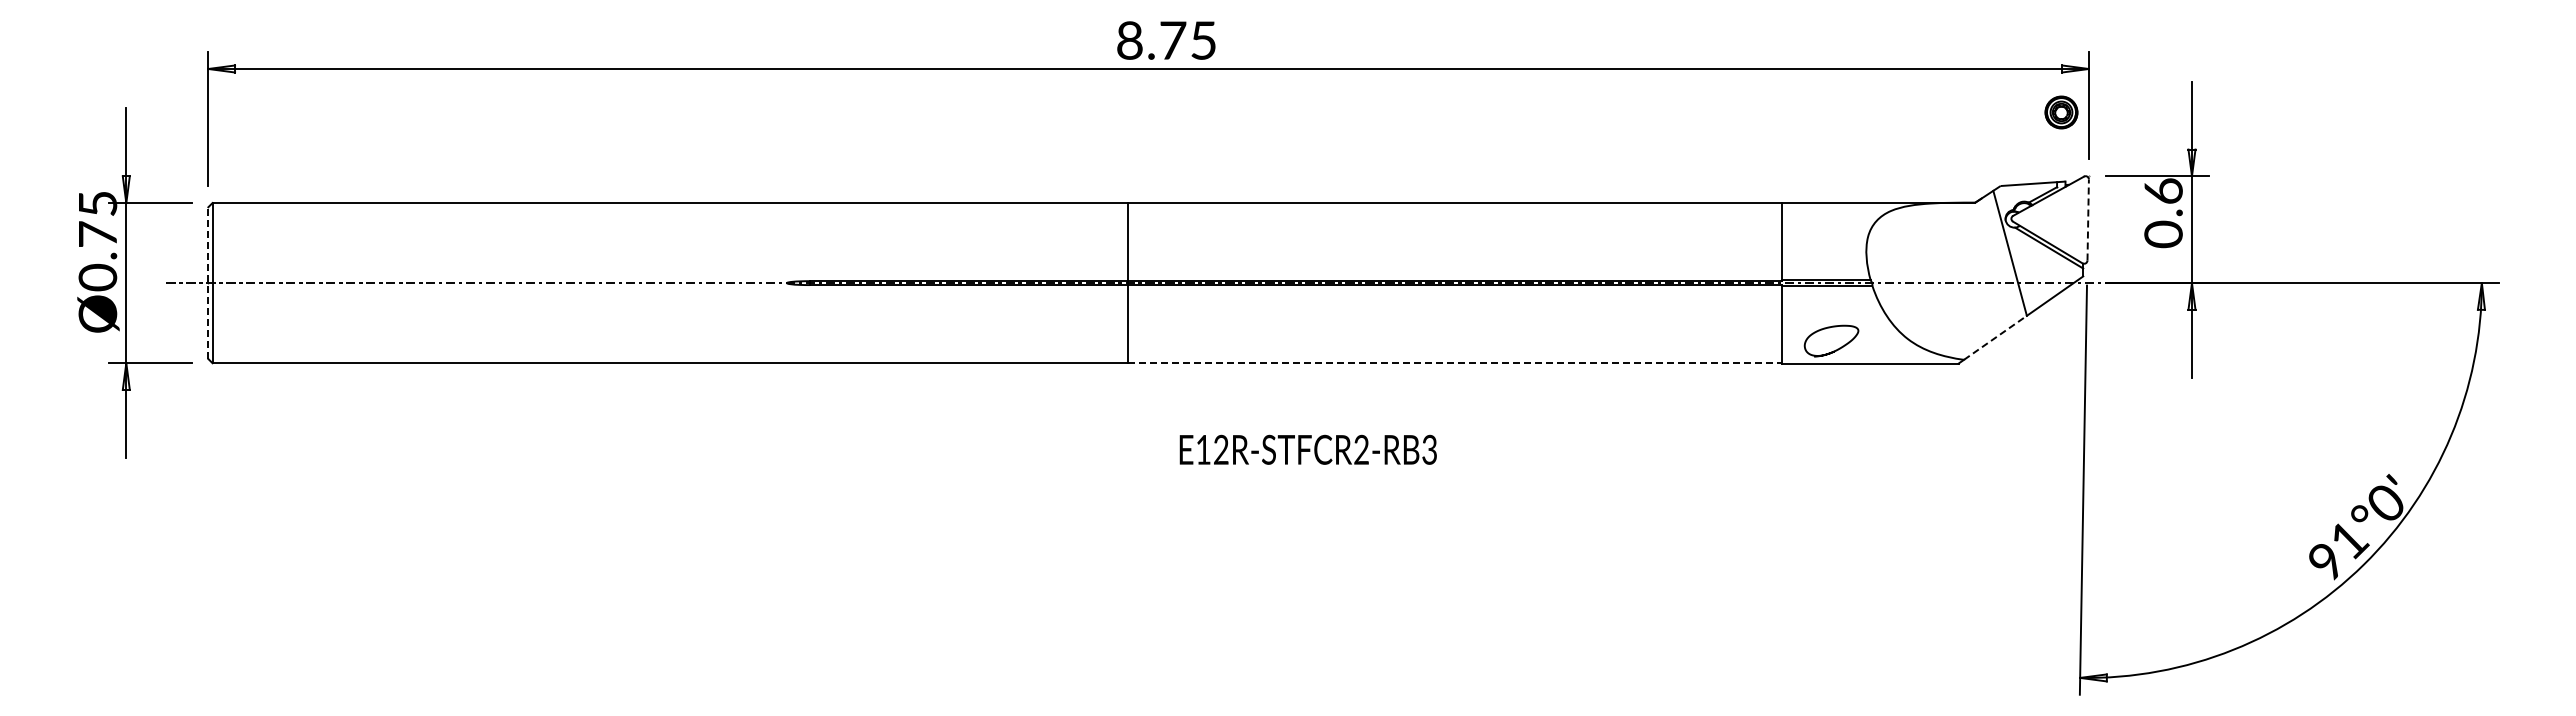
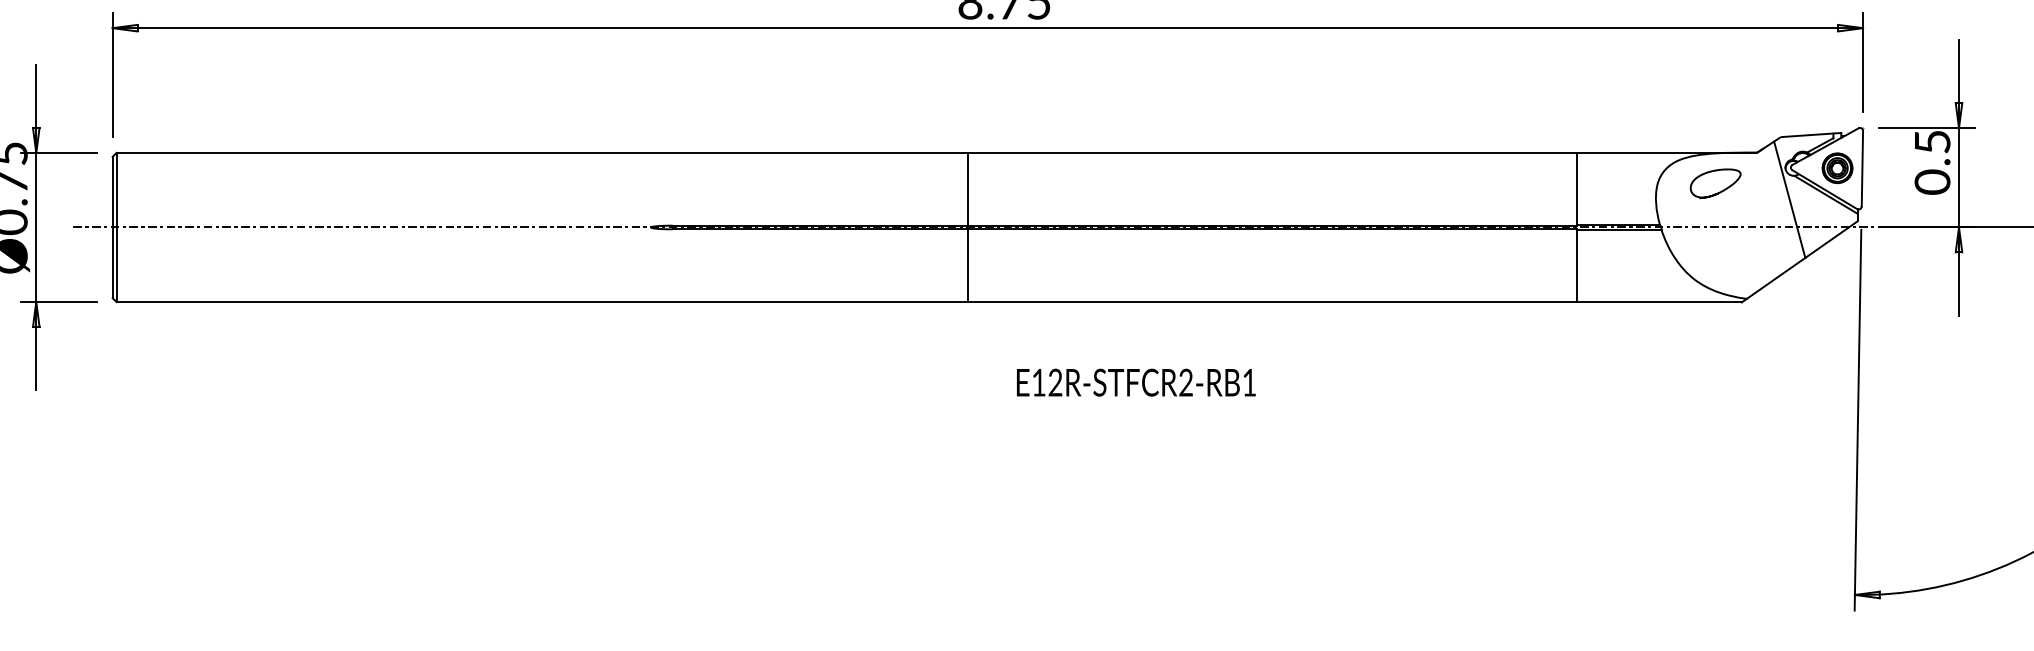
part: (2061, 112) -> (1837, 168), moved
text: (2163, 190) -> (1932, 141), 0.6 -> 0.5
line: (2088, 219) -> (1862, 168), dashed -> solid
line: (208, 283) -> (112, 227), dashed -> solid
line: (1995, 337) -> (1776, 278), dashed -> solid
curve: (1835, 349) -> (1719, 191), moved
line: (1454, 363) -> (1272, 302), dashed -> solid
text: (1429, 449) -> (1249, 382), 2-RB3 -> 2-RB1

